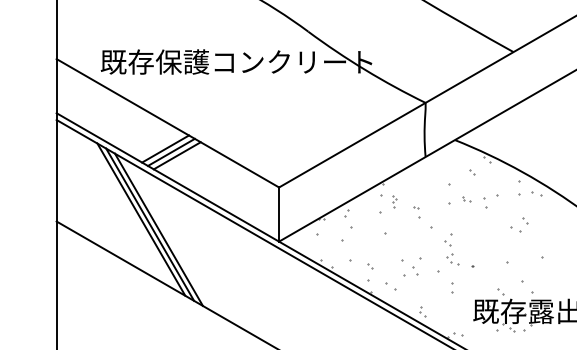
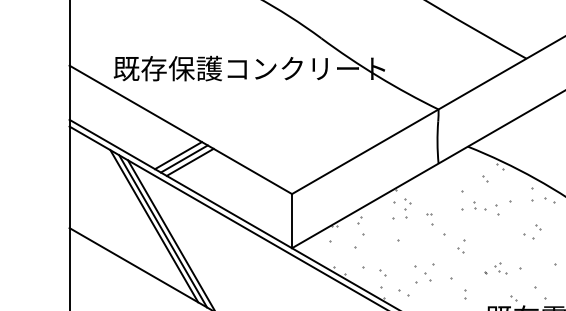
part: (466, 198) -> (479, 205), size x1.67
part: (394, 201) -> (407, 208), size x1.67
part: (452, 259) -> (500, 269), moved

